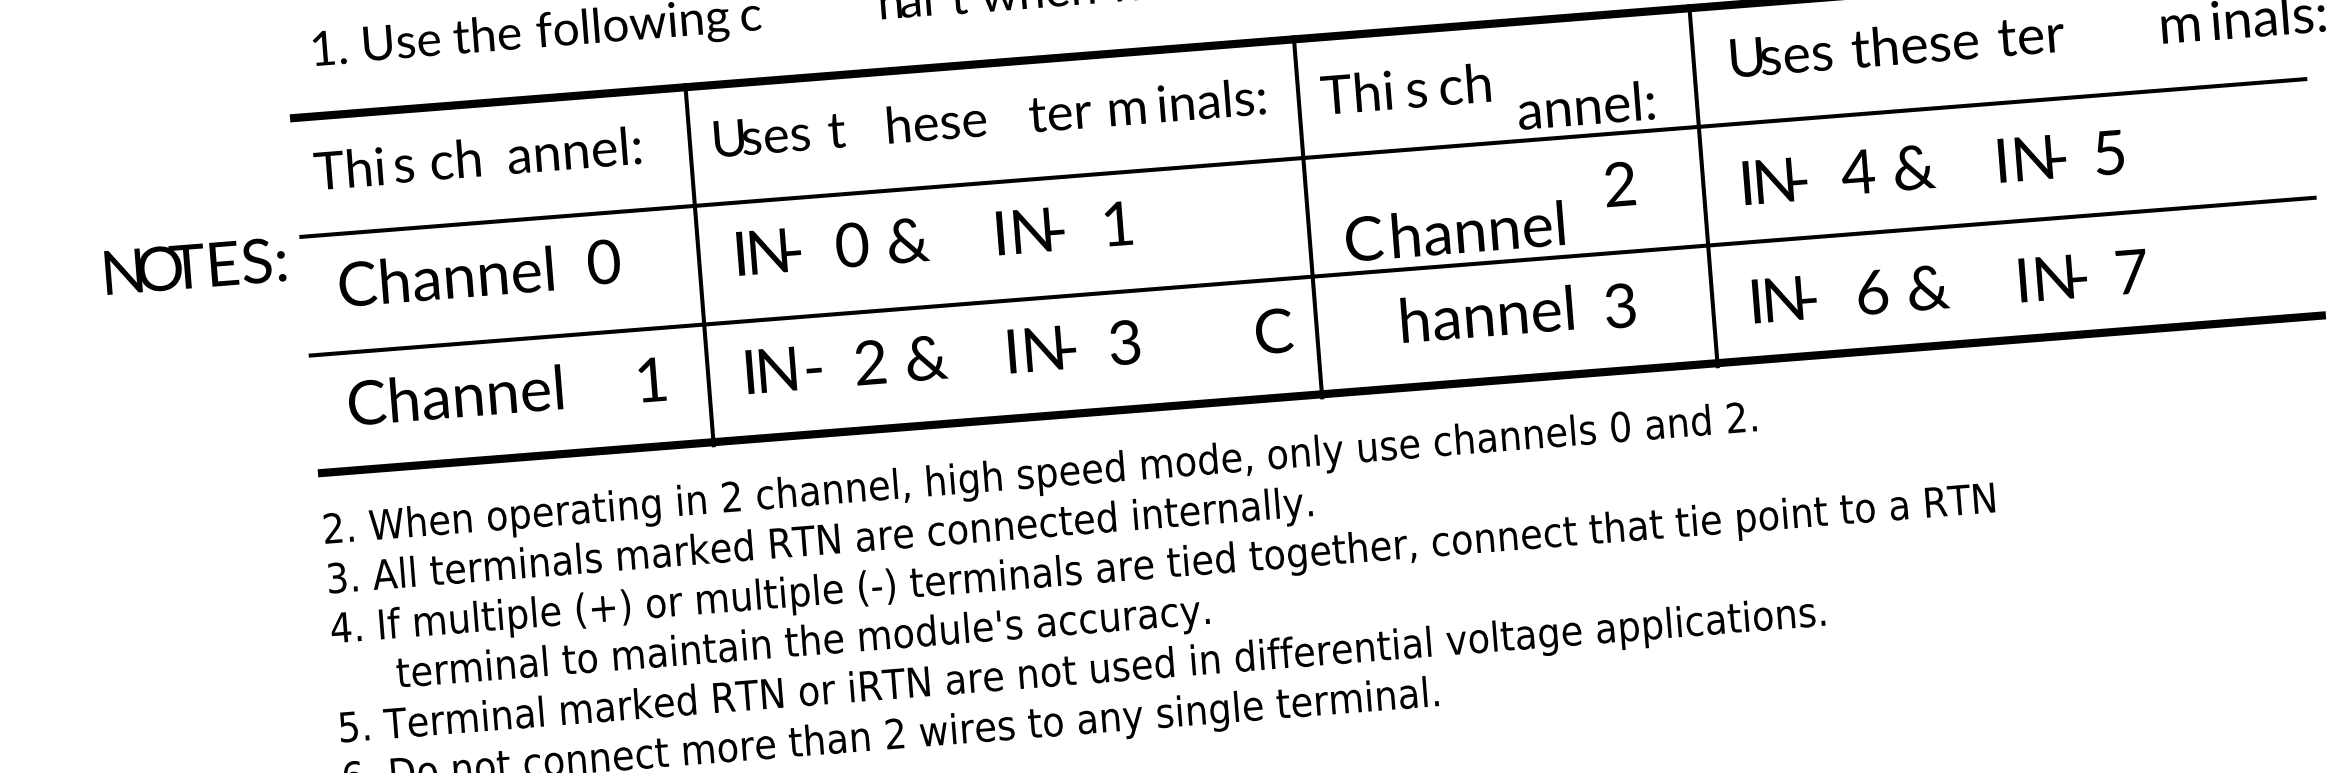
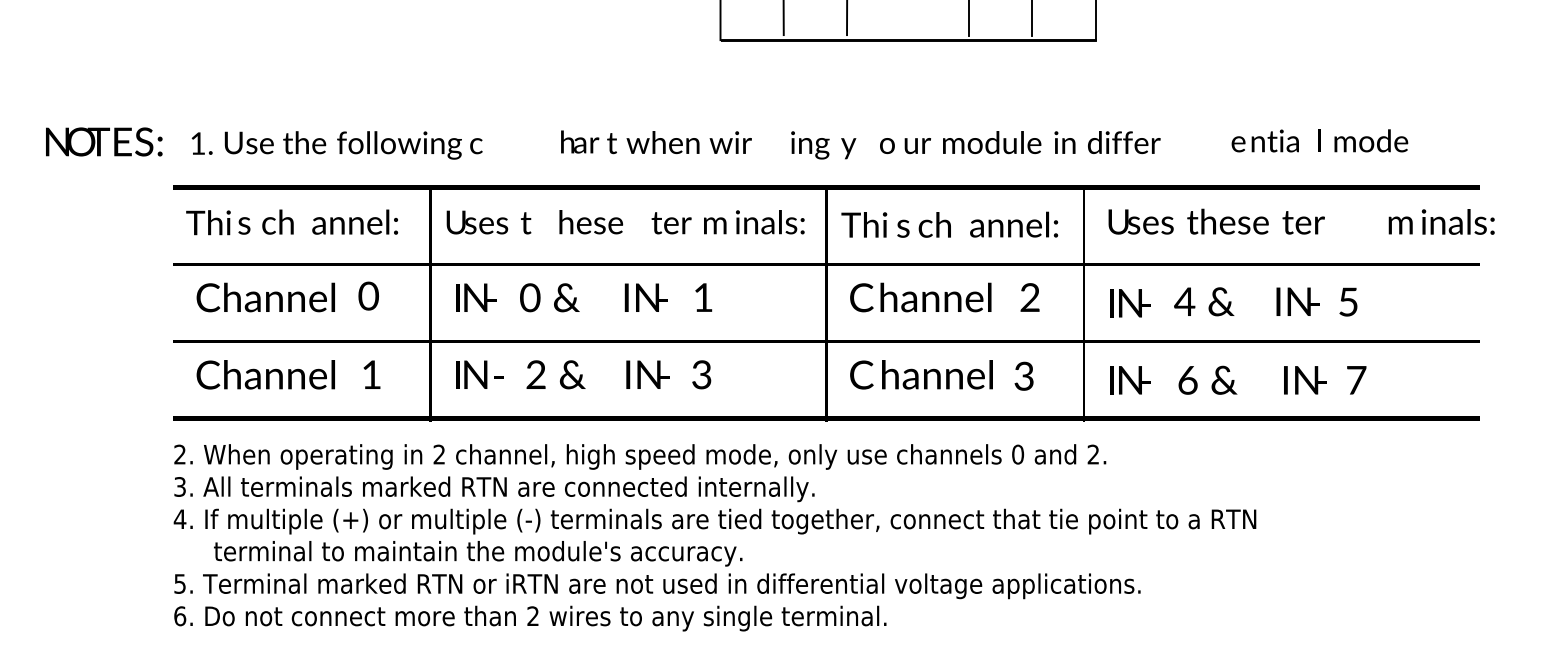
text: (1586, 104) -> (1014, 224), moved
text: (1454, 231) -> (920, 297), moved
text: (195, 265) -> (104, 141), moved
text: (1273, 330) -> (861, 374), moved
text: (651, 379) -> (371, 374), moved

